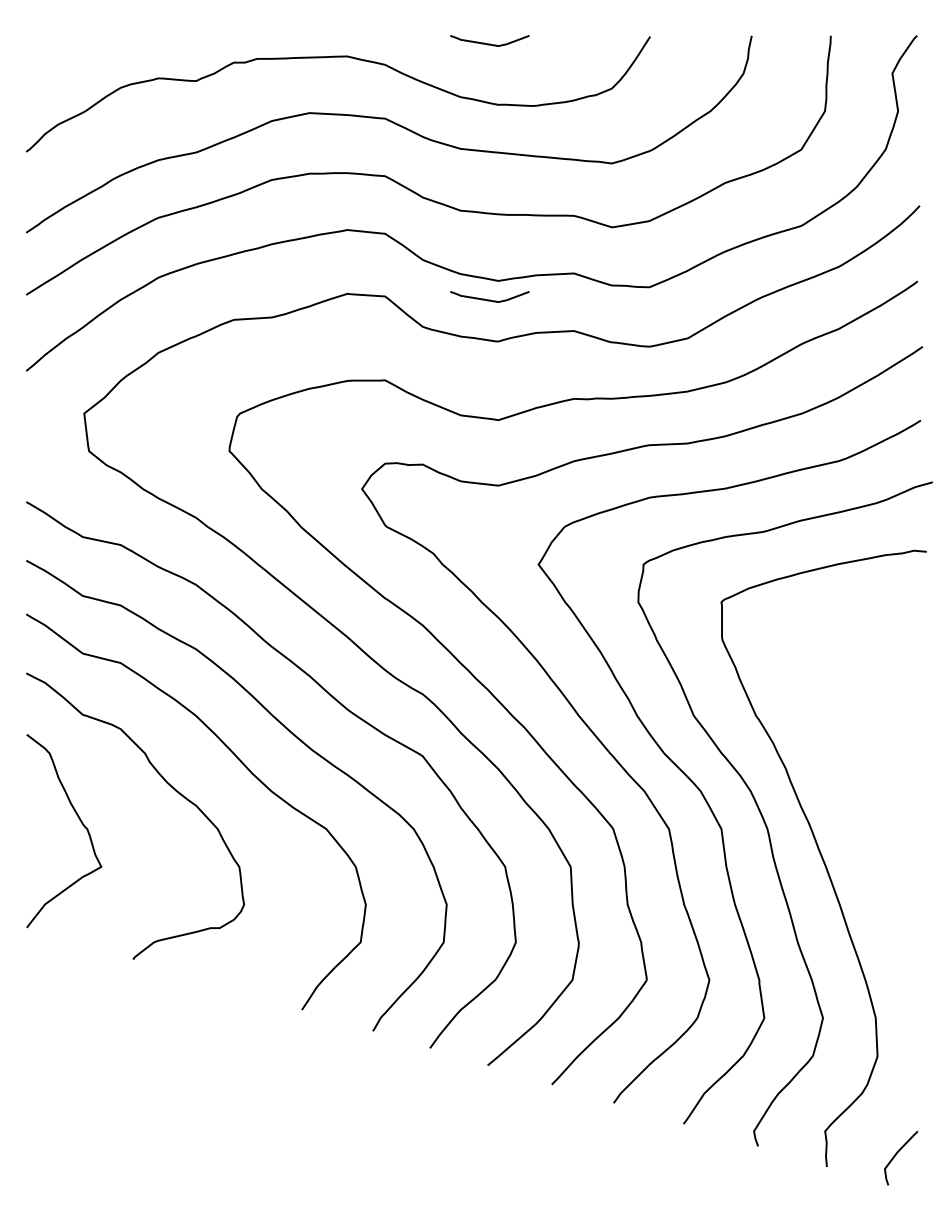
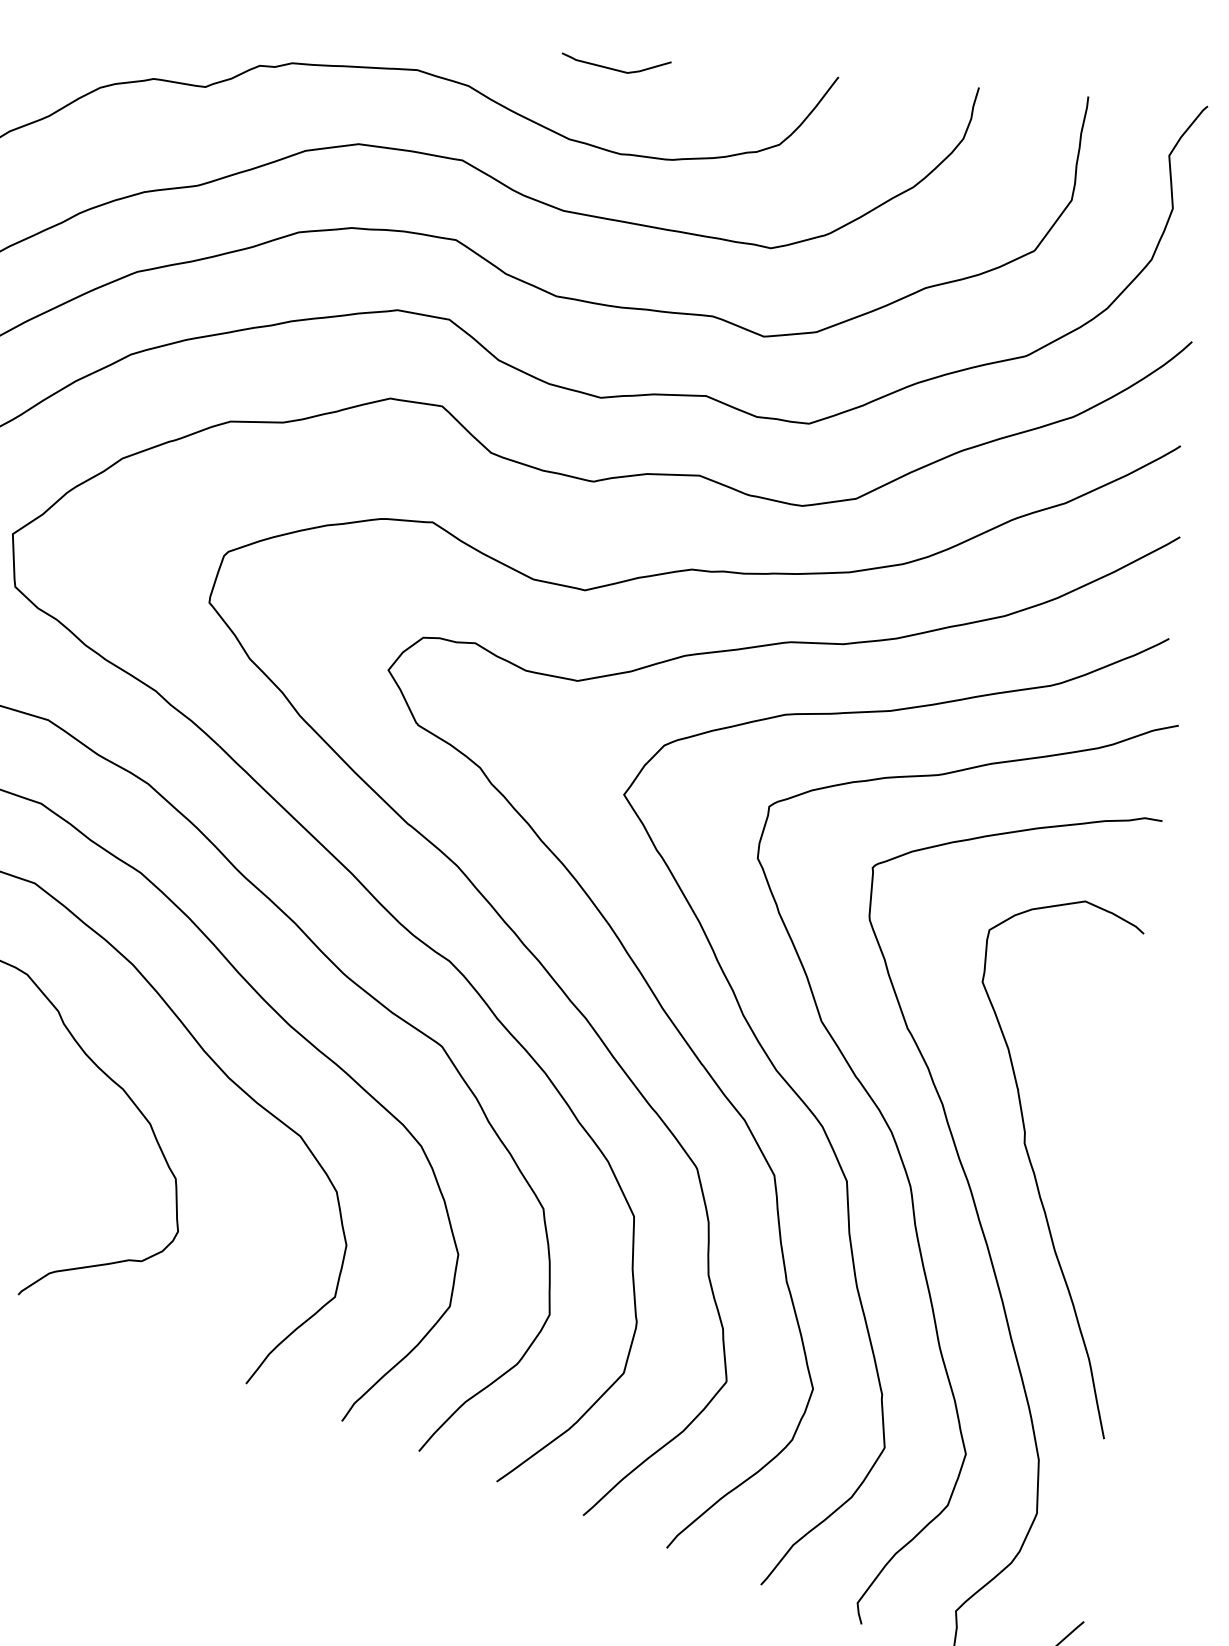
curve: (489, 299) -> (586, 422), removed
curve: (856, 811) -> (1035, 1172), added

